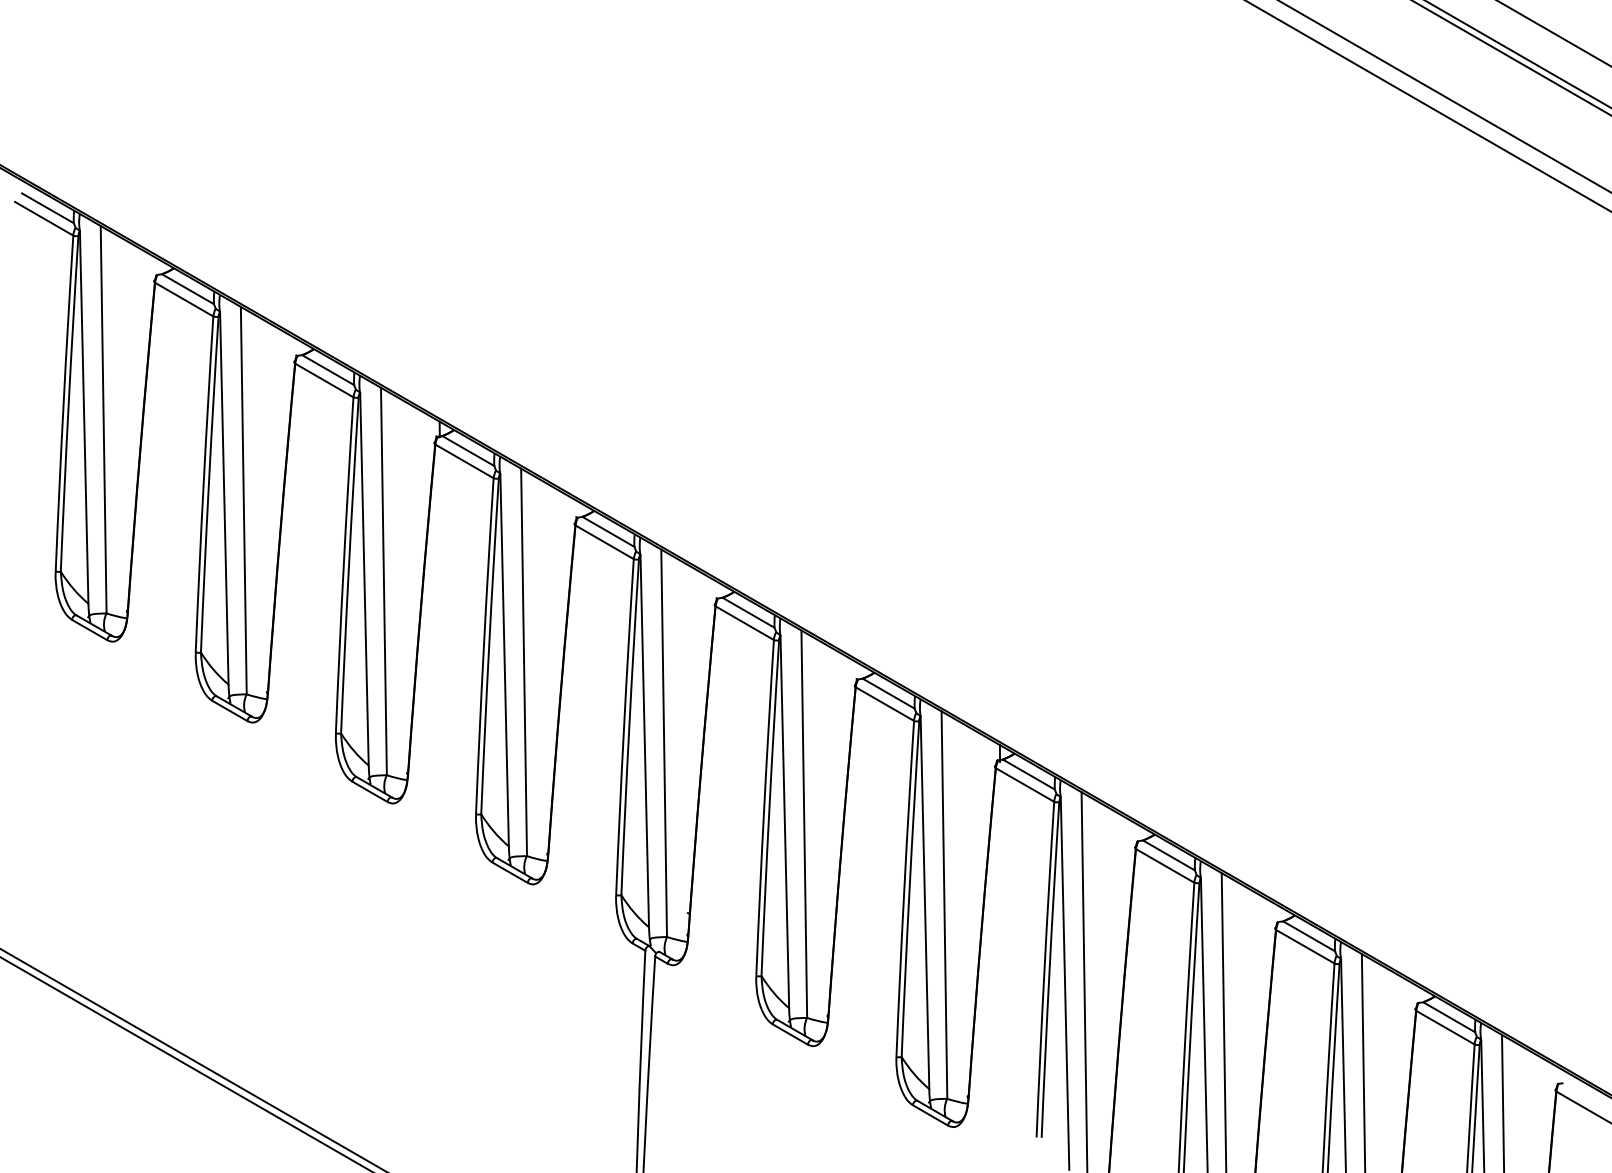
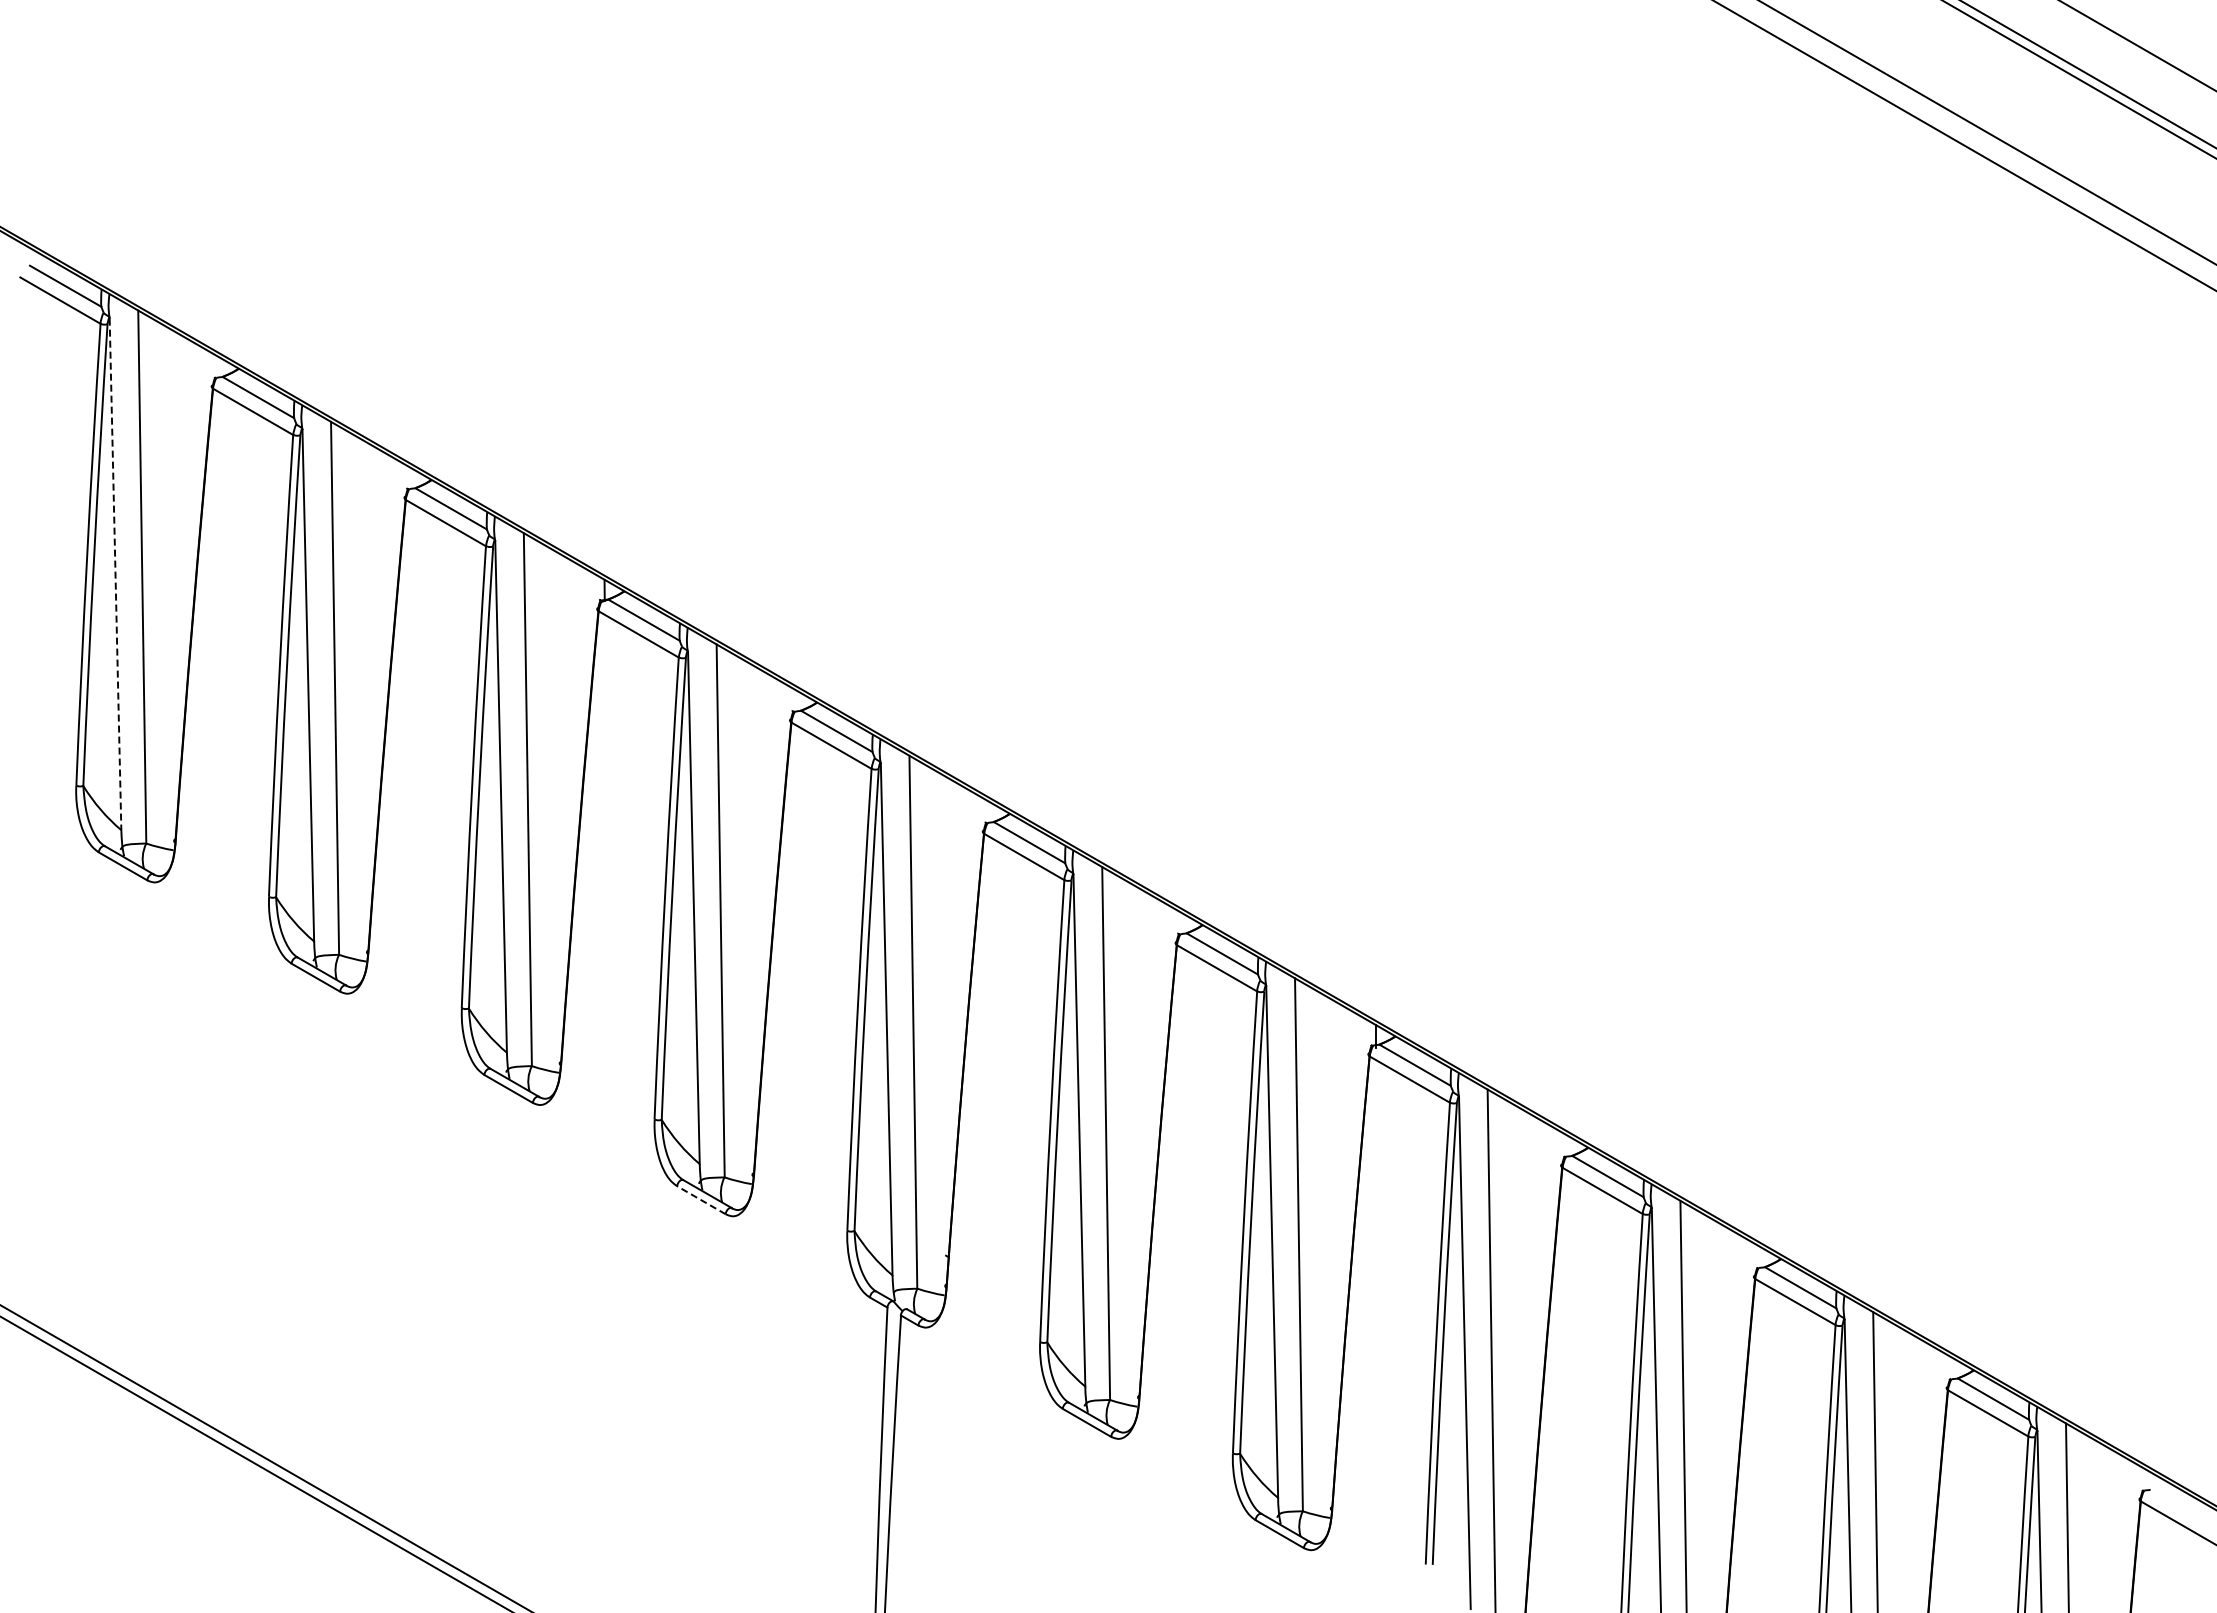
line: (84, 417) -> (115, 574), solid -> dashed
line: (510, 872) -> (701, 1200), solid -> dashed

